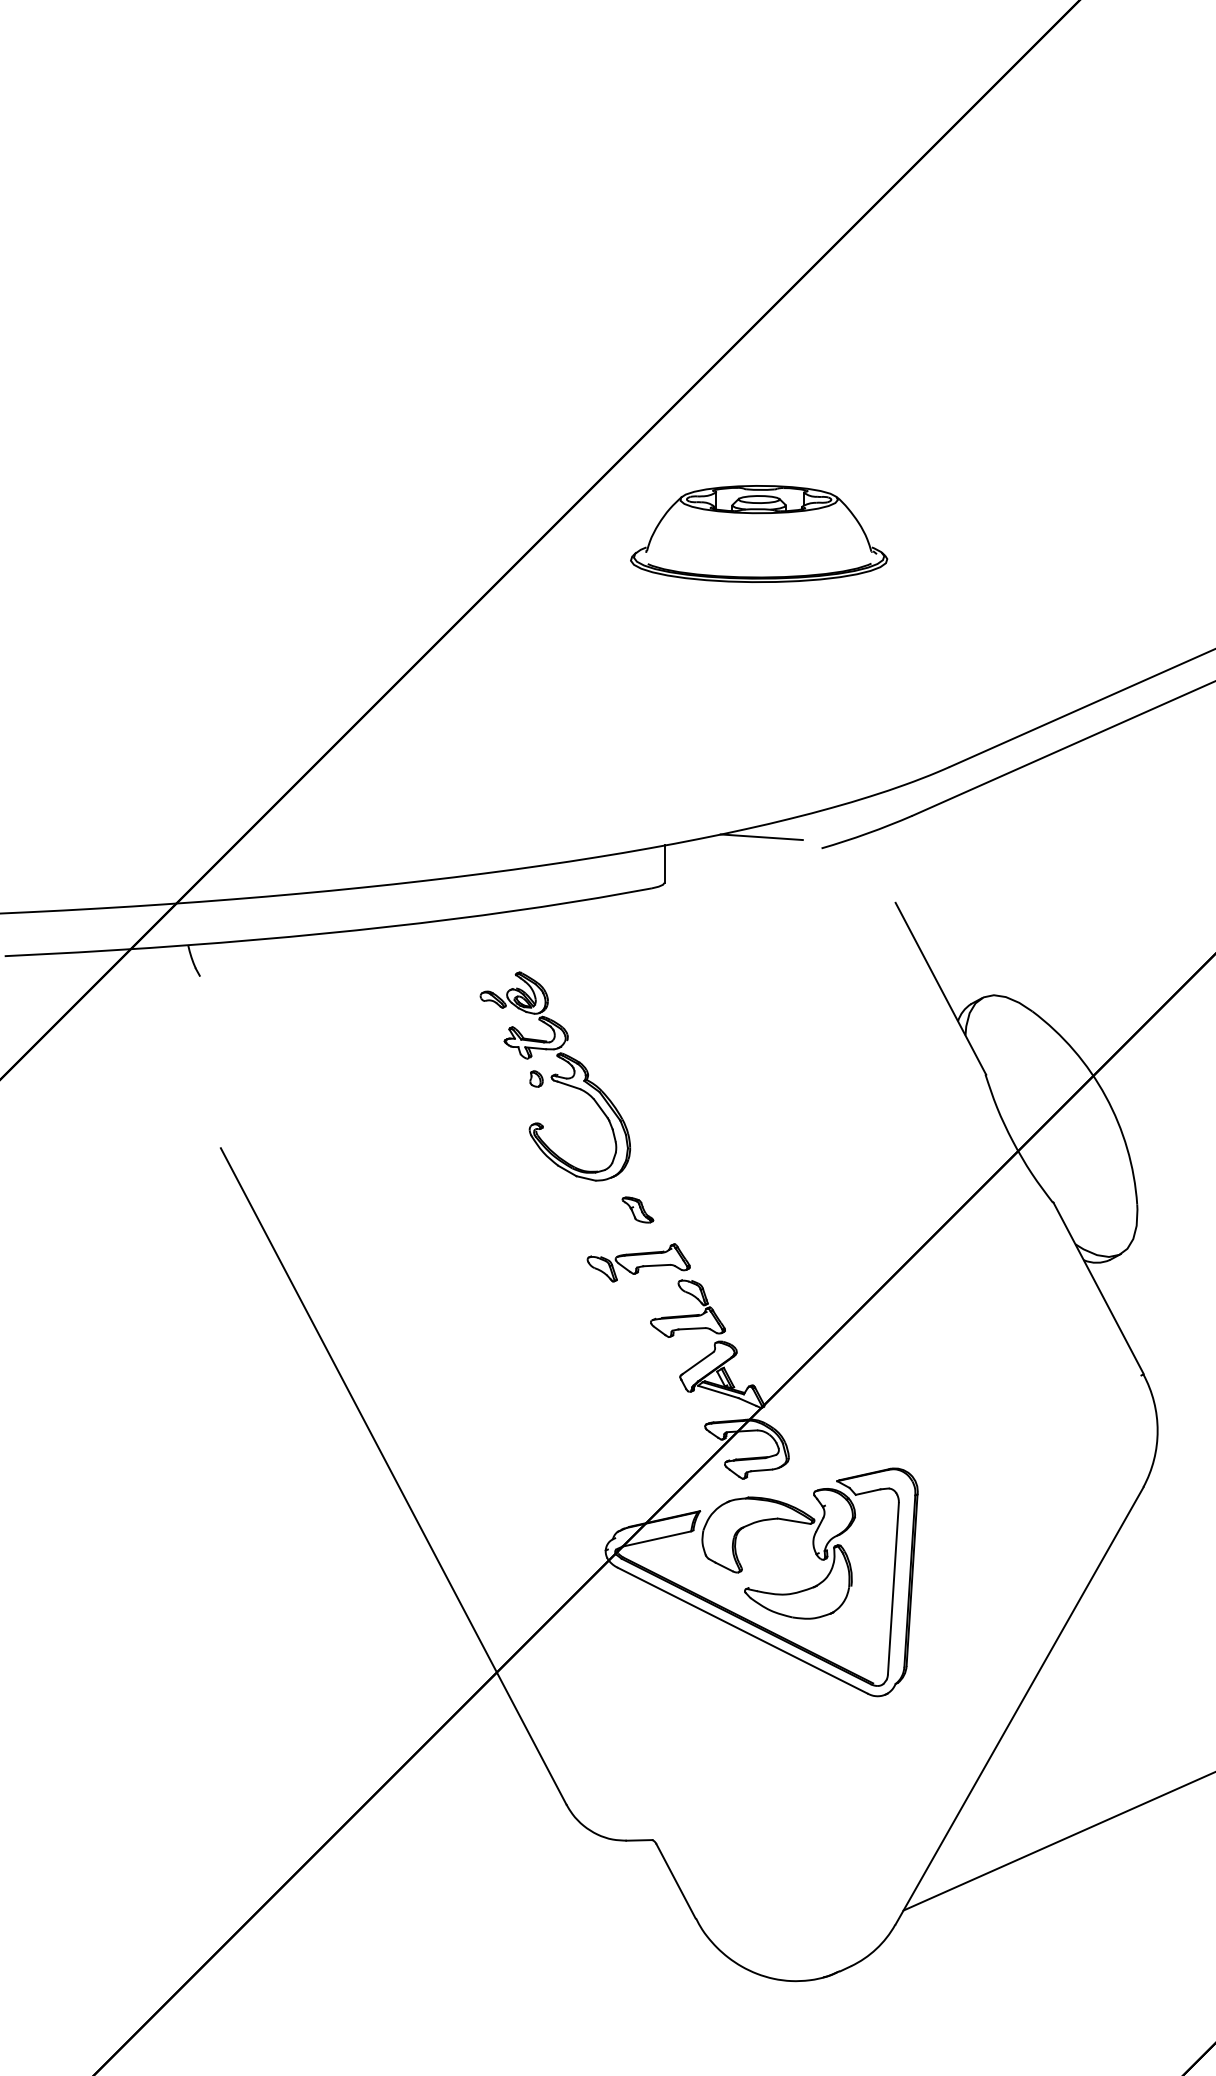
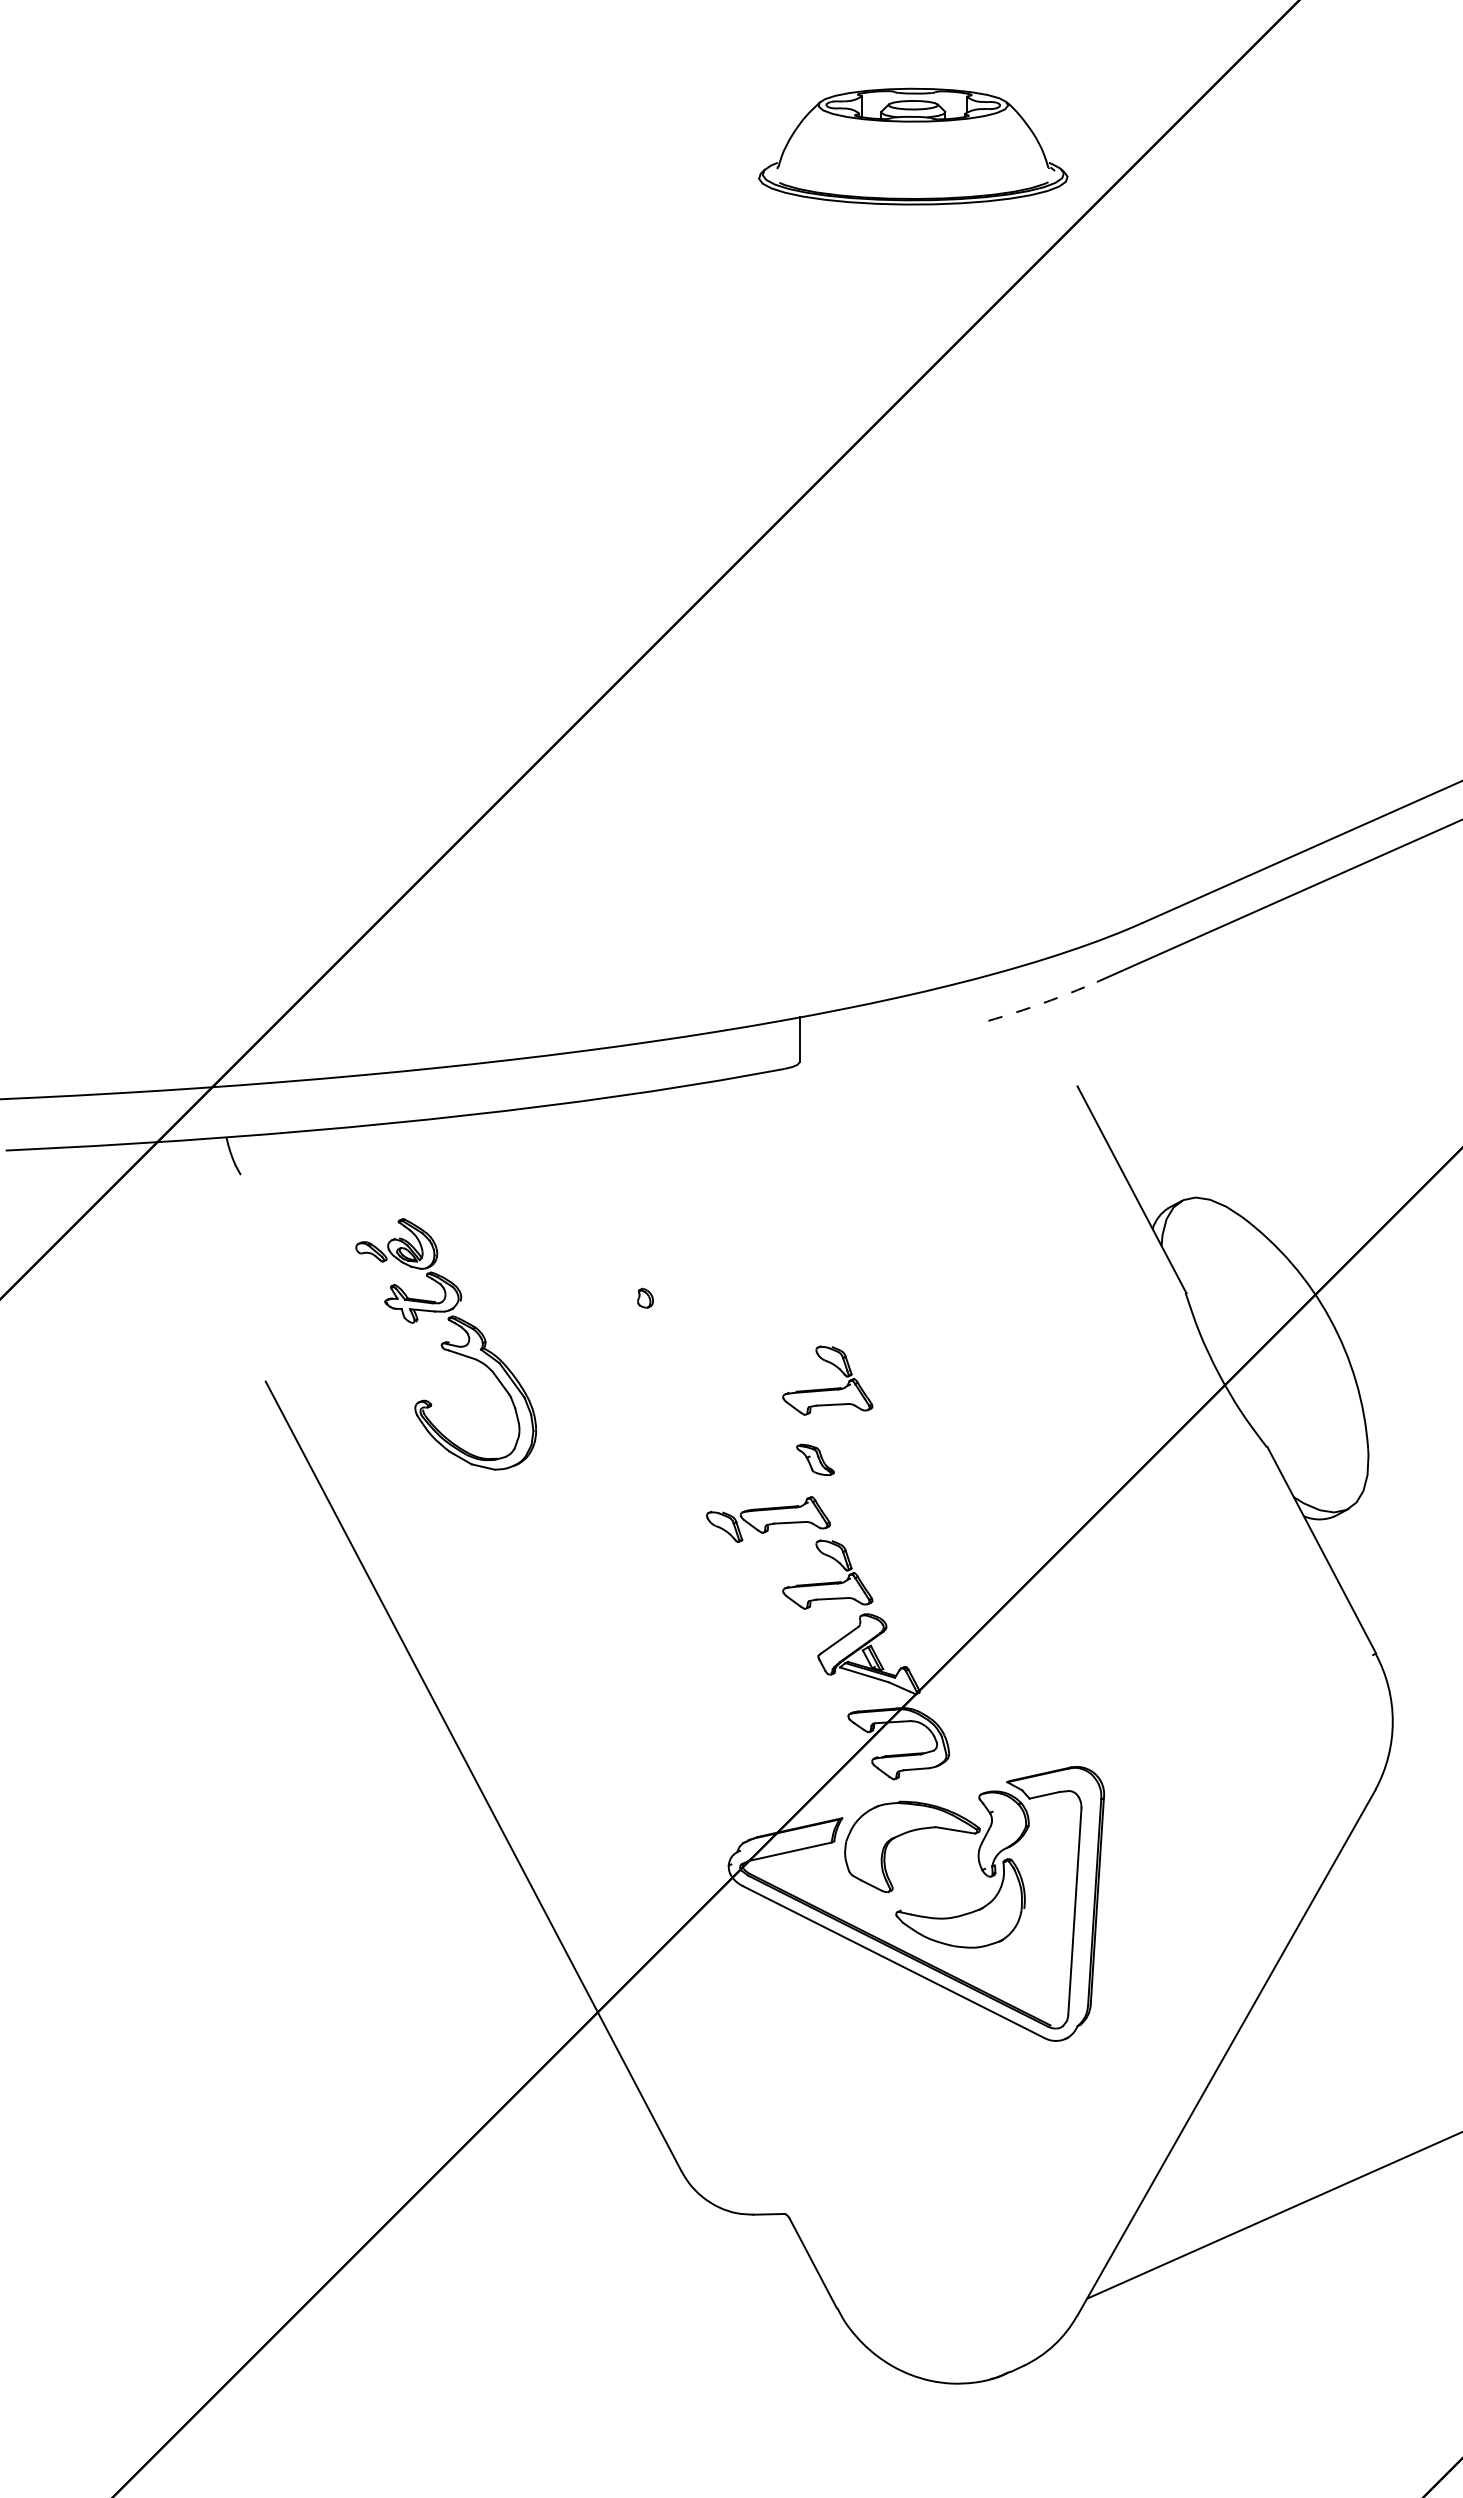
part: (759, 533) -> (913, 146), moved
arc: (867, 833) -> (1043, 1002), solid -> dashed
line: (760, 837) -> (915, 1007), removed
part: (555, 1076) -> (446, 1344), moved
part: (687, 1153) -> (827, 1388), added
part: (637, 1209) -> (815, 1459), moved

